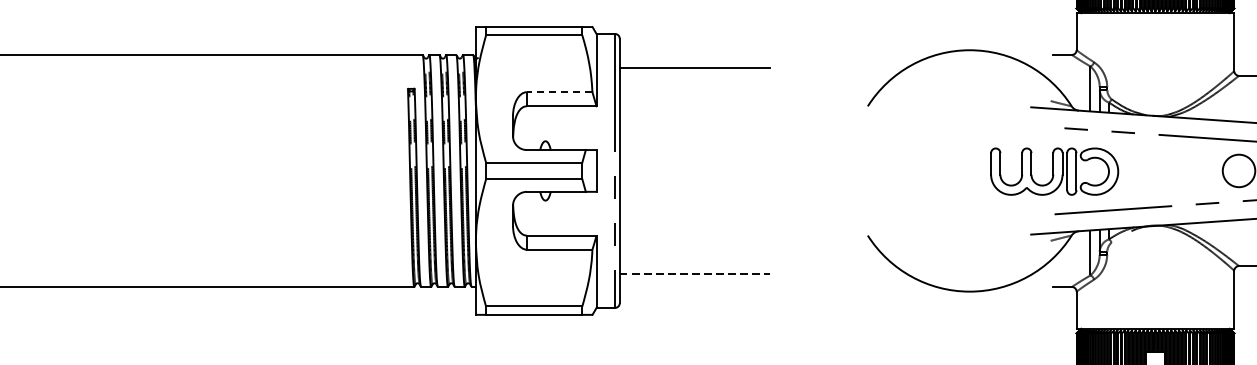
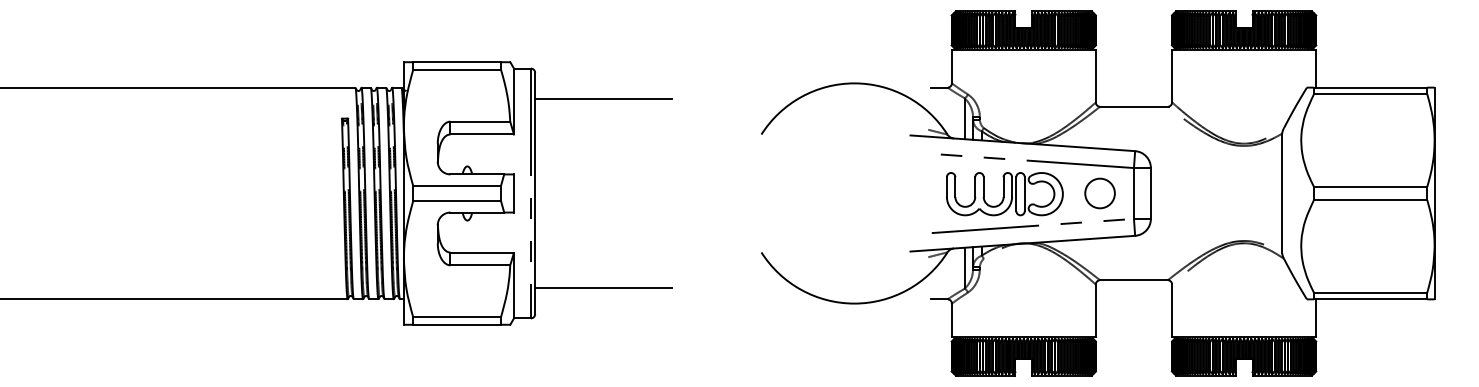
line: (559, 92) -> (480, 121), dashed -> solid
part: (1054, 172) -> (1004, 194), moved
line: (694, 273) -> (603, 287), dashed -> solid

